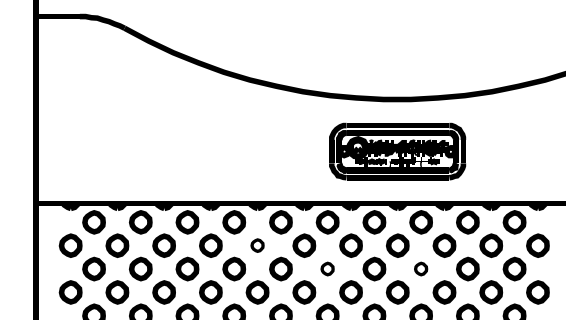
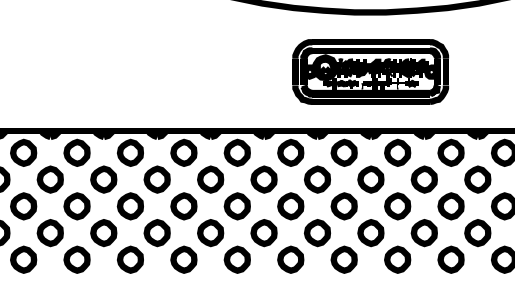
part: (257, 245) -> (210, 179), size x1.67
part: (327, 268) -> (290, 205), size x1.67
part: (420, 268) -> (396, 205), size x1.67

